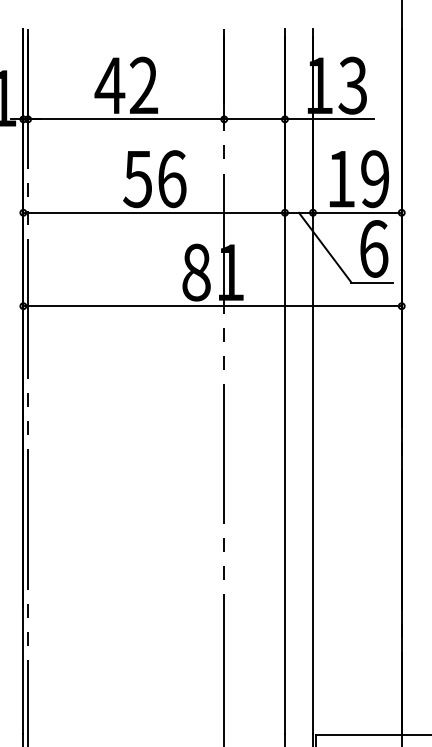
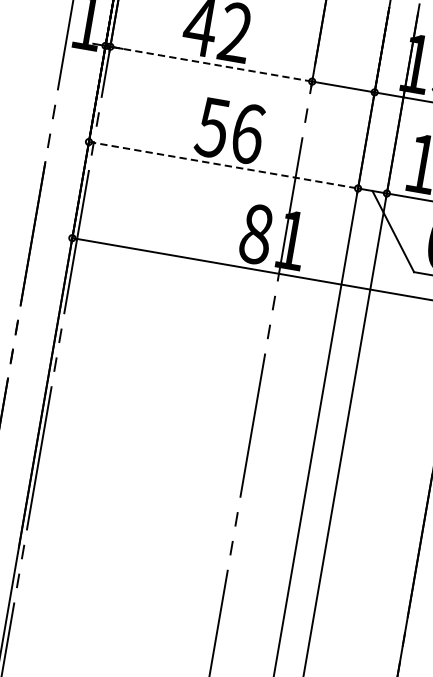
line: (125, 119) -> (210, 64), solid -> dashed
line: (154, 212) -> (223, 165), solid -> dashed

